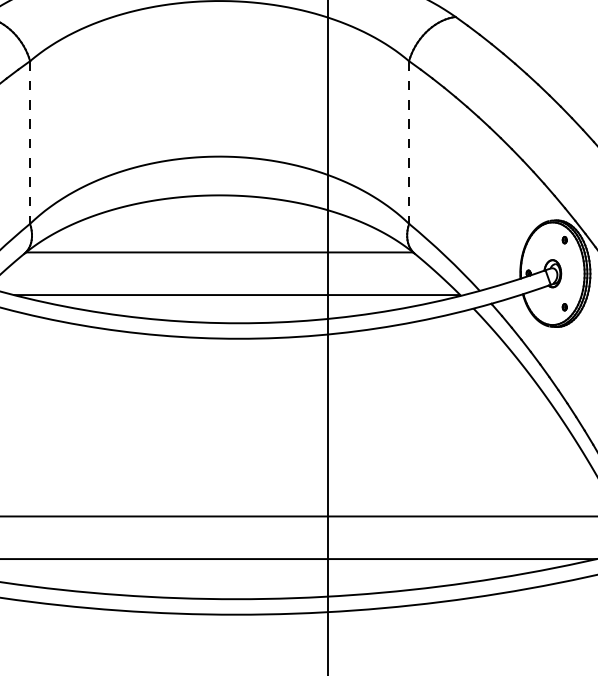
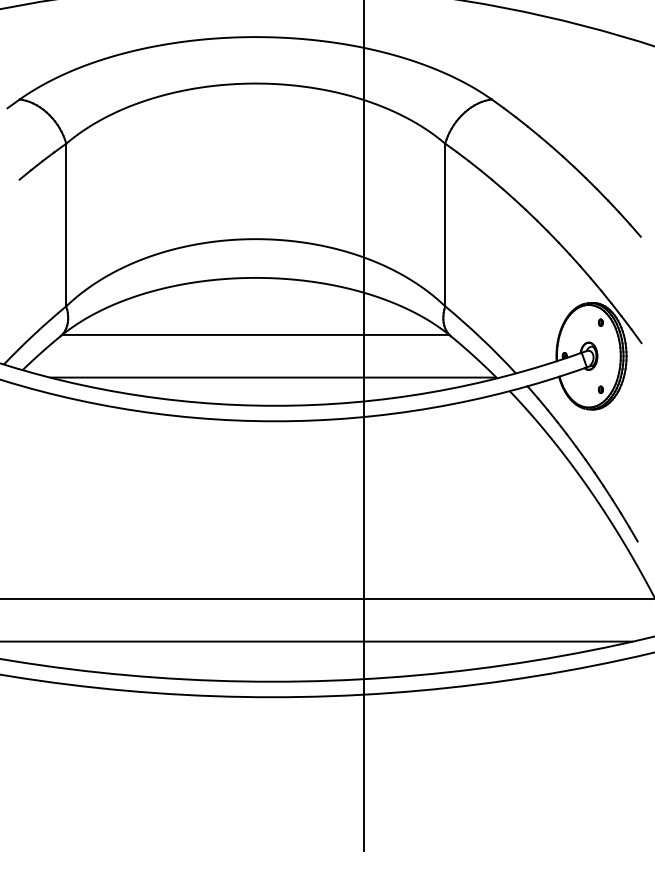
line: (30, 142) -> (66, 225), dashed -> solid
line: (409, 142) -> (445, 225), dashed -> solid

